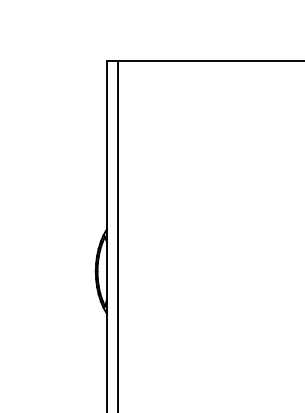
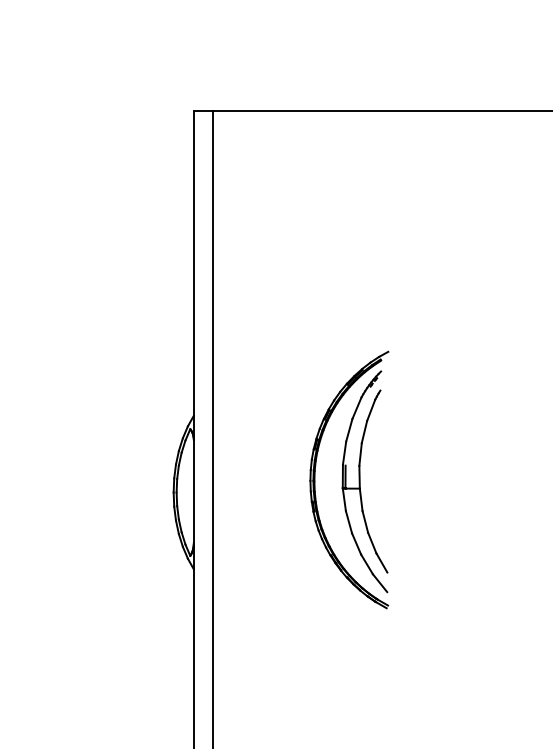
part: (192, 264) -> (349, 479), added

